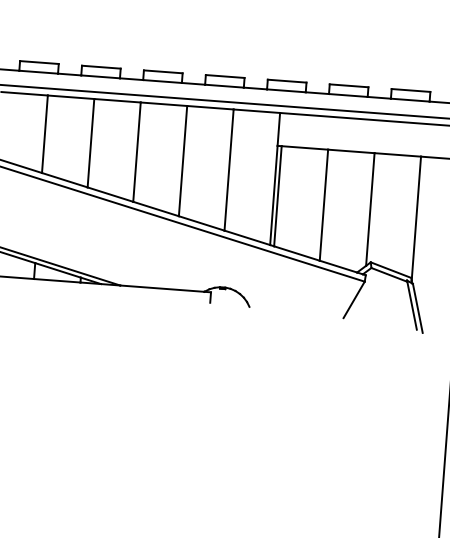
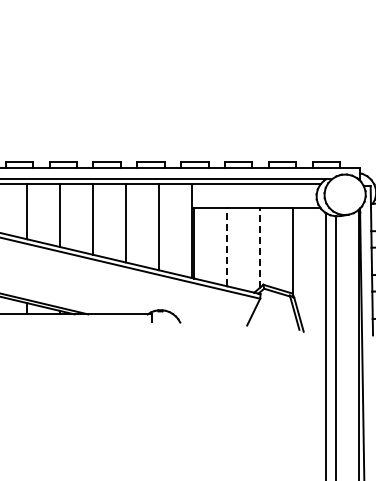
line: (324, 204) -> (227, 246), solid -> dashed
line: (370, 209) -> (260, 247), solid -> dashed

